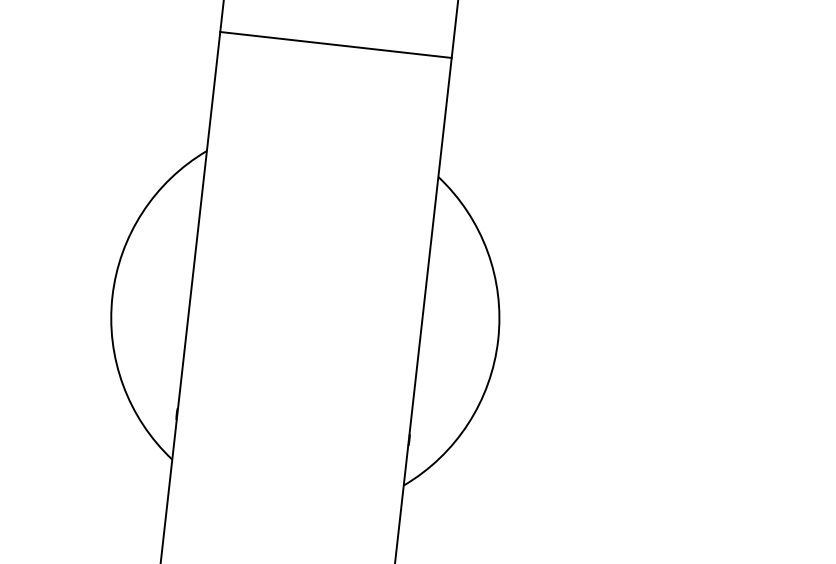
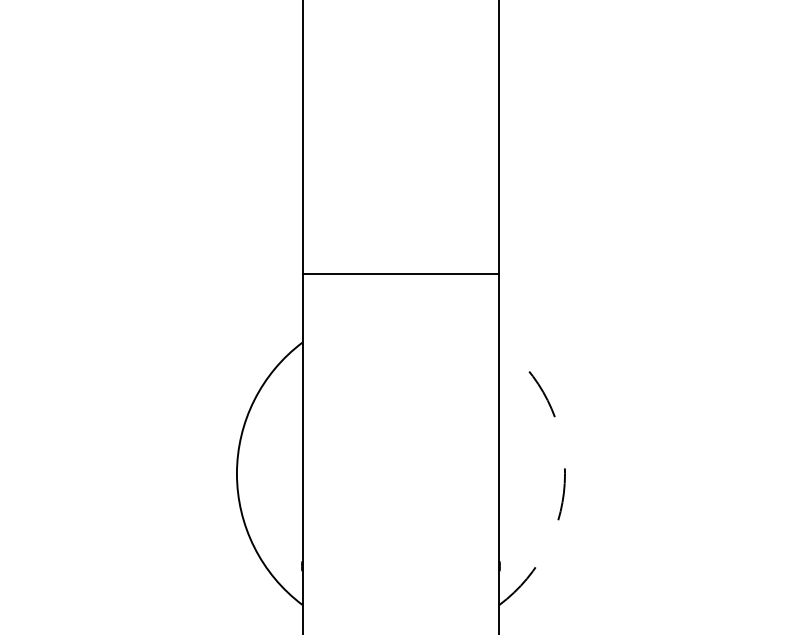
line: (335, 45) -> (400, 274), moved
arc: (498, 339) -> (565, 473), solid -> dashed

